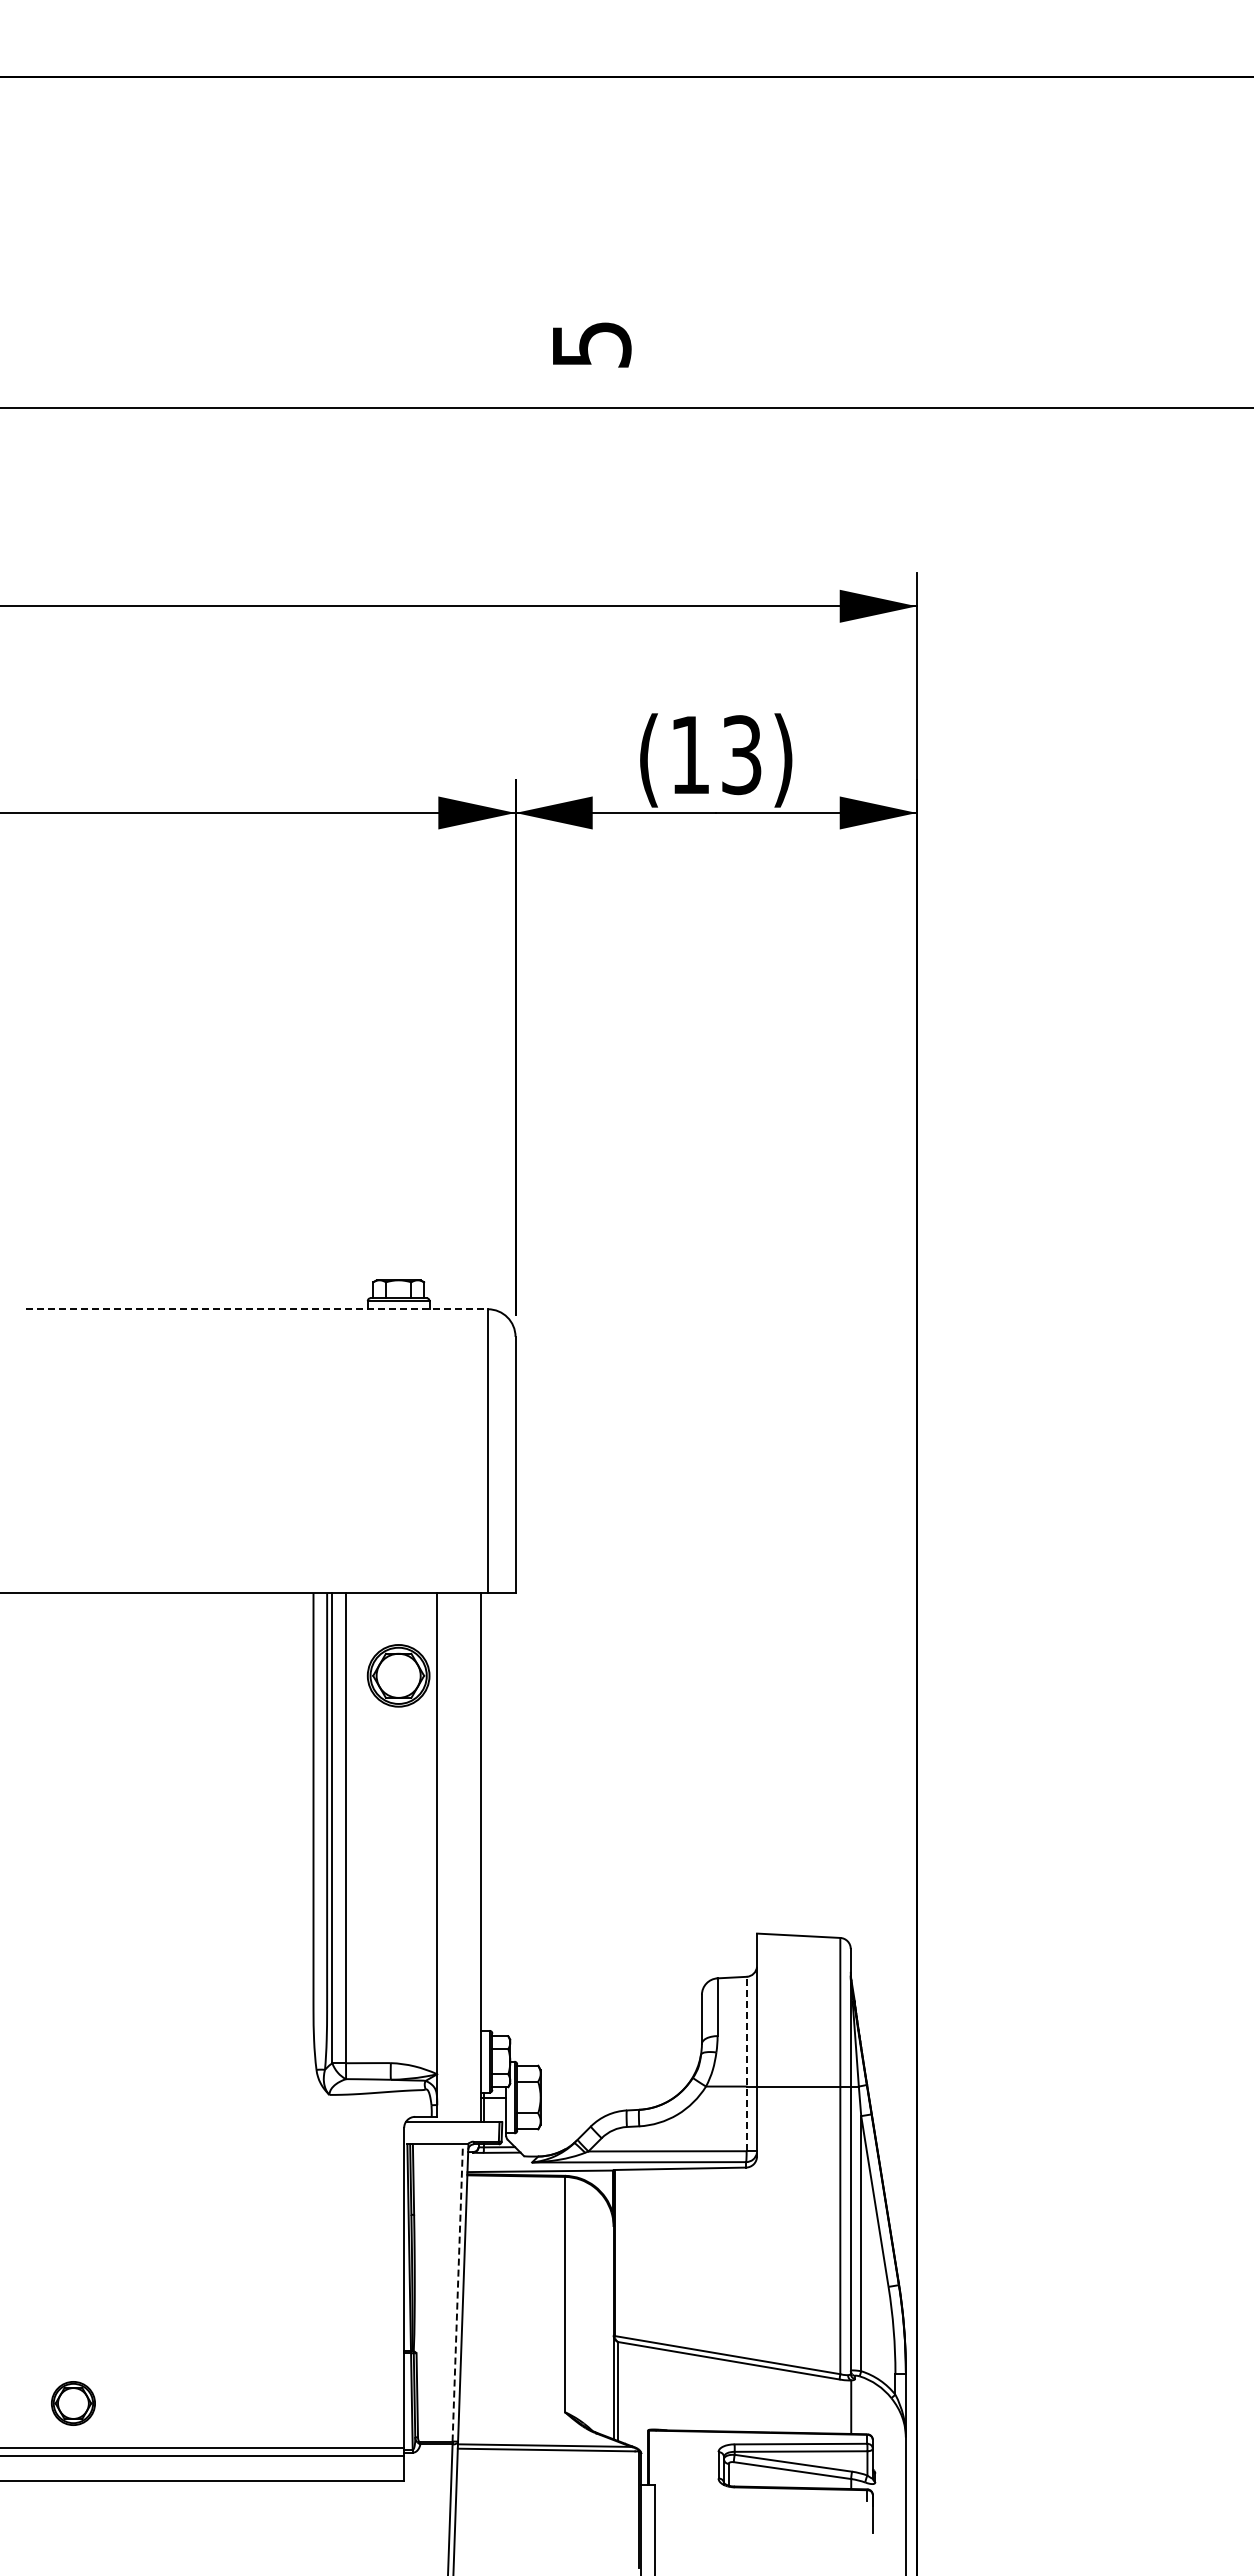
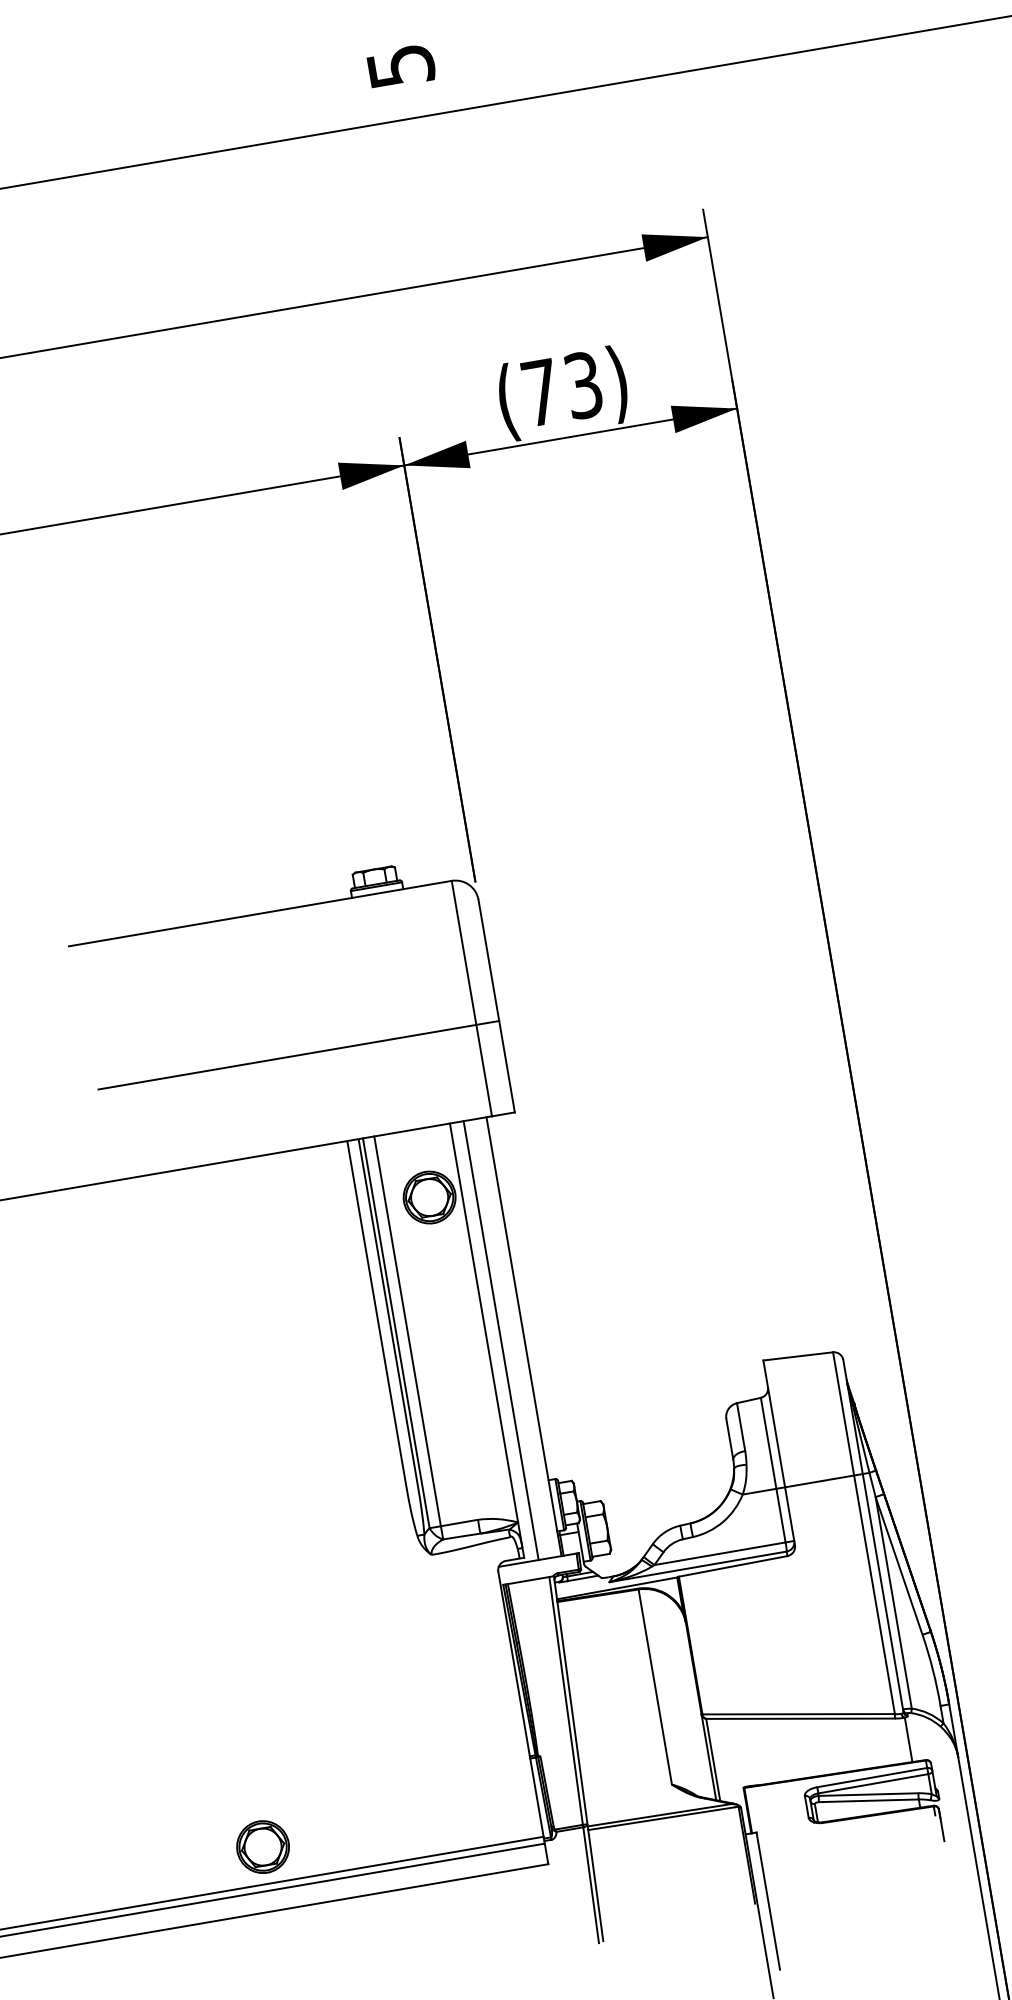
text: (690, 754) -> (541, 392), (13) -> (73)
line: (257, 1309) -> (260, 913), dashed -> solid
line: (273, 1482) -> (298, 1054), added
line: (453, 1857) -> (500, 1340), added
line: (746, 2063) -> (773, 1469), dashed -> solid
line: (457, 2292) -> (565, 1700), dashed -> solid
part: (73, 2403) -> (263, 1847), size x1.43

